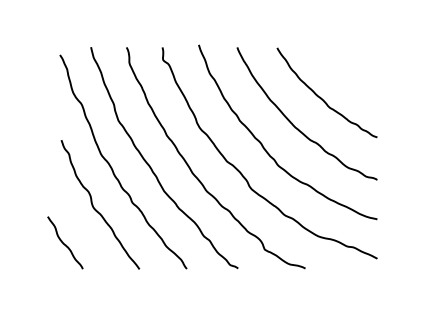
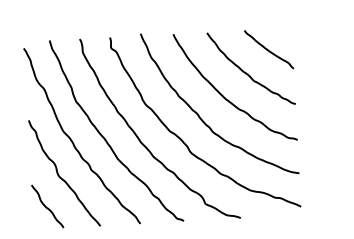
curve: (348, 71) -> (268, 49), added
curve: (64, 243) -> (46, 207), moved

